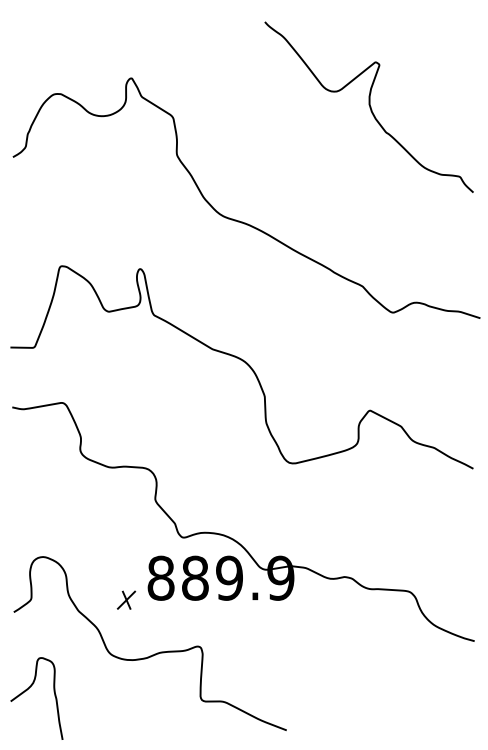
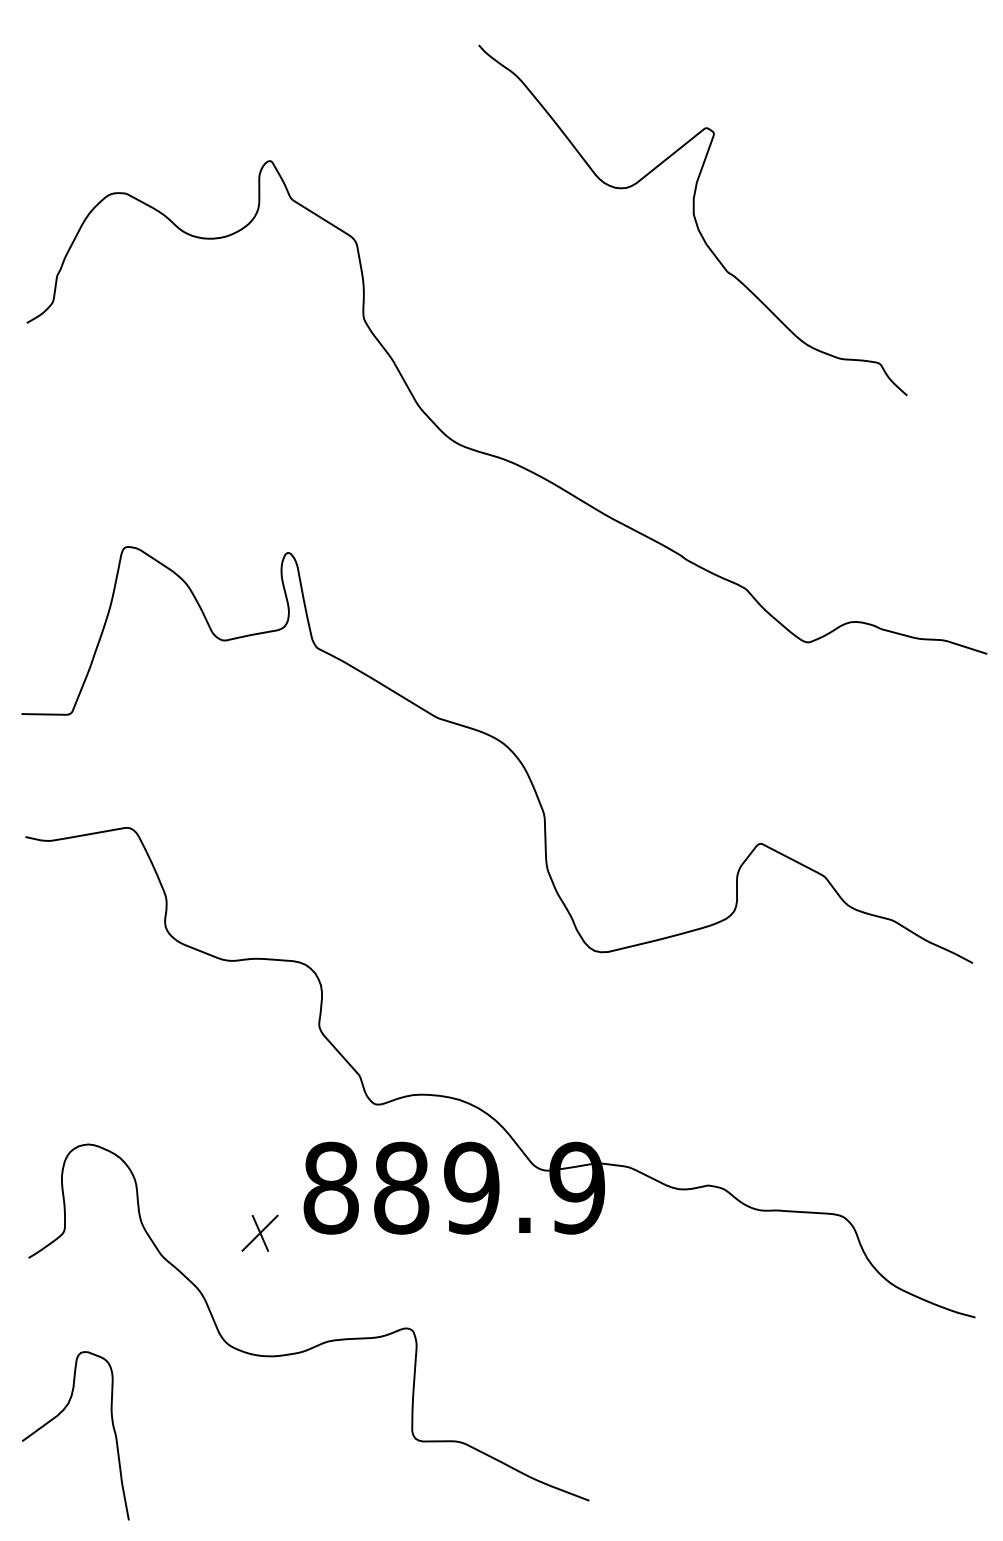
curve: (369, 106) -> (693, 218), moved

